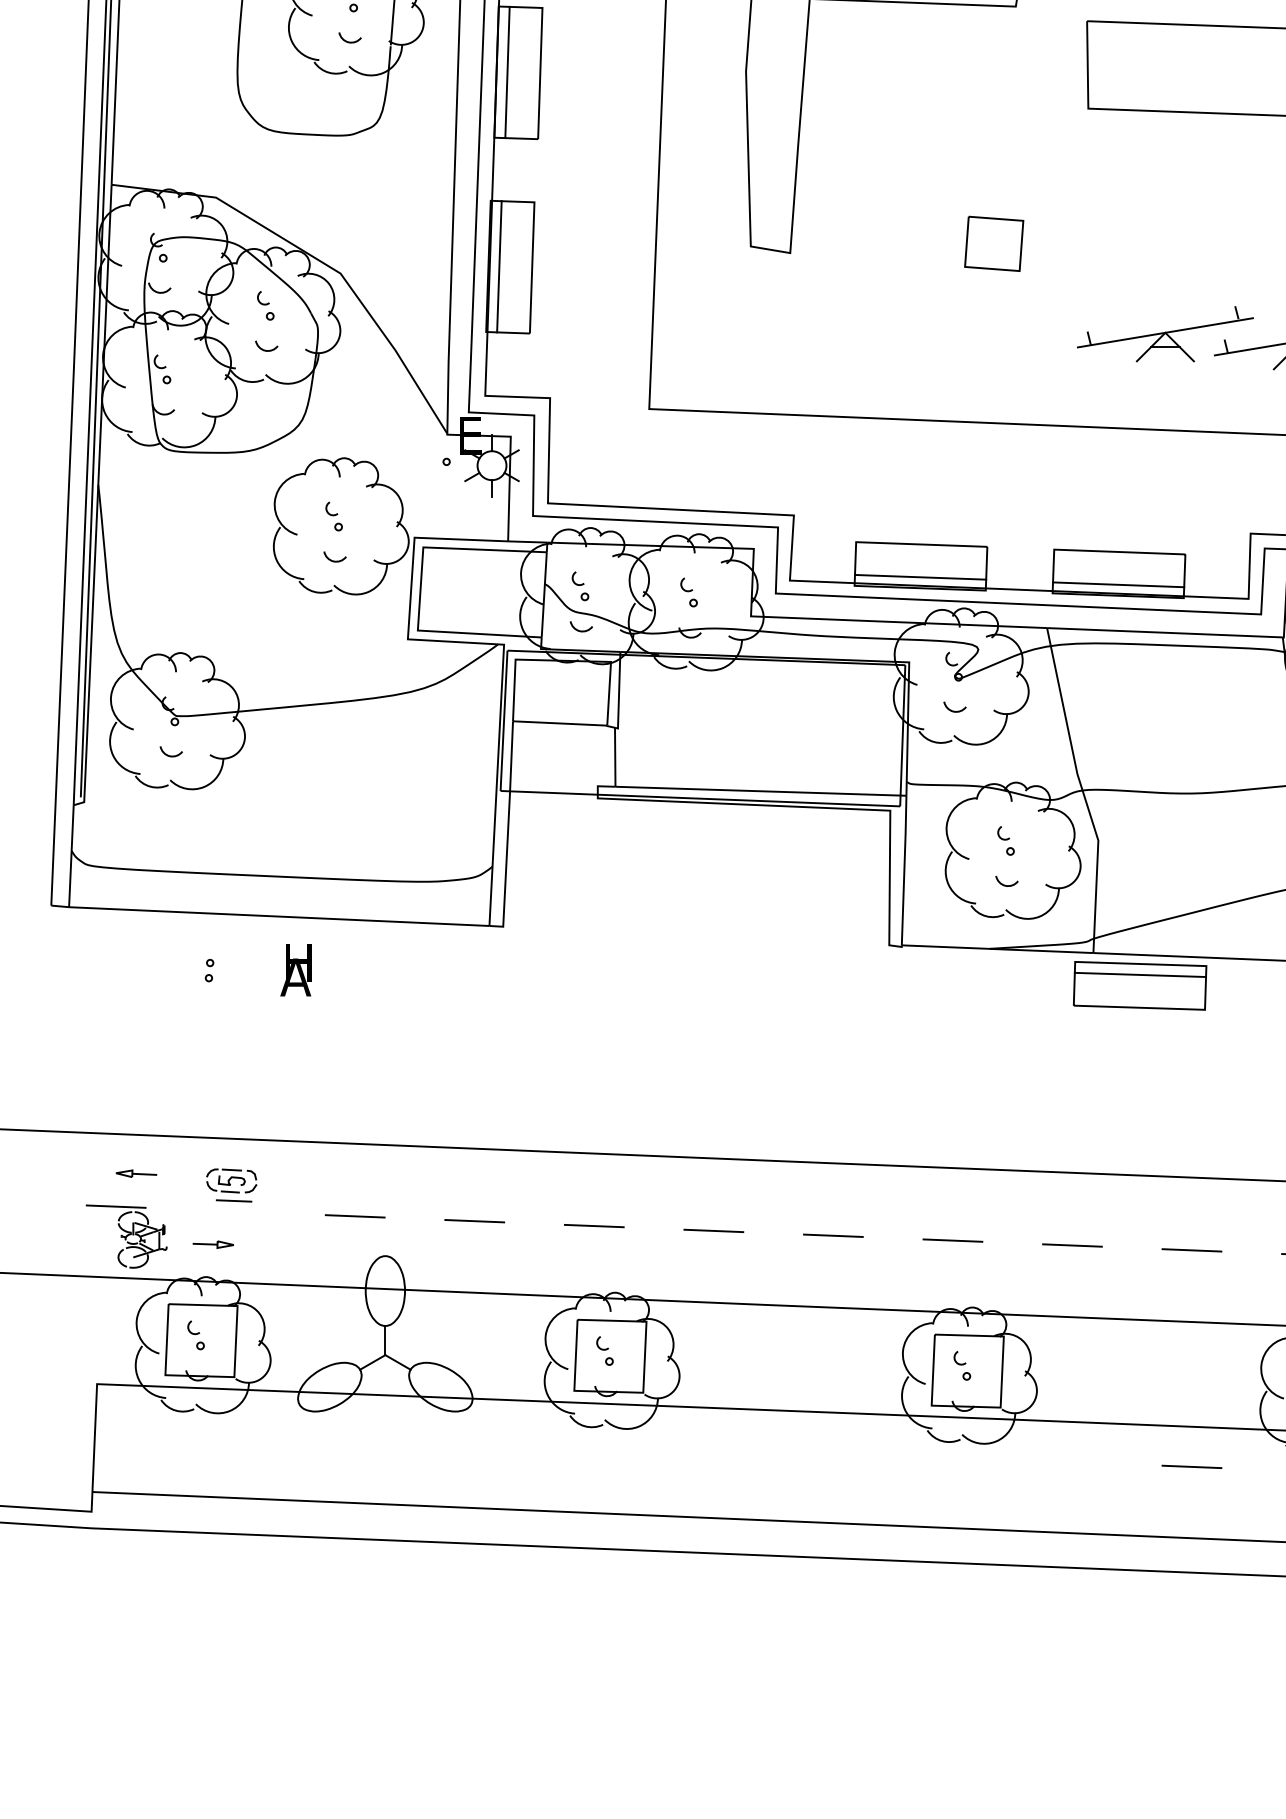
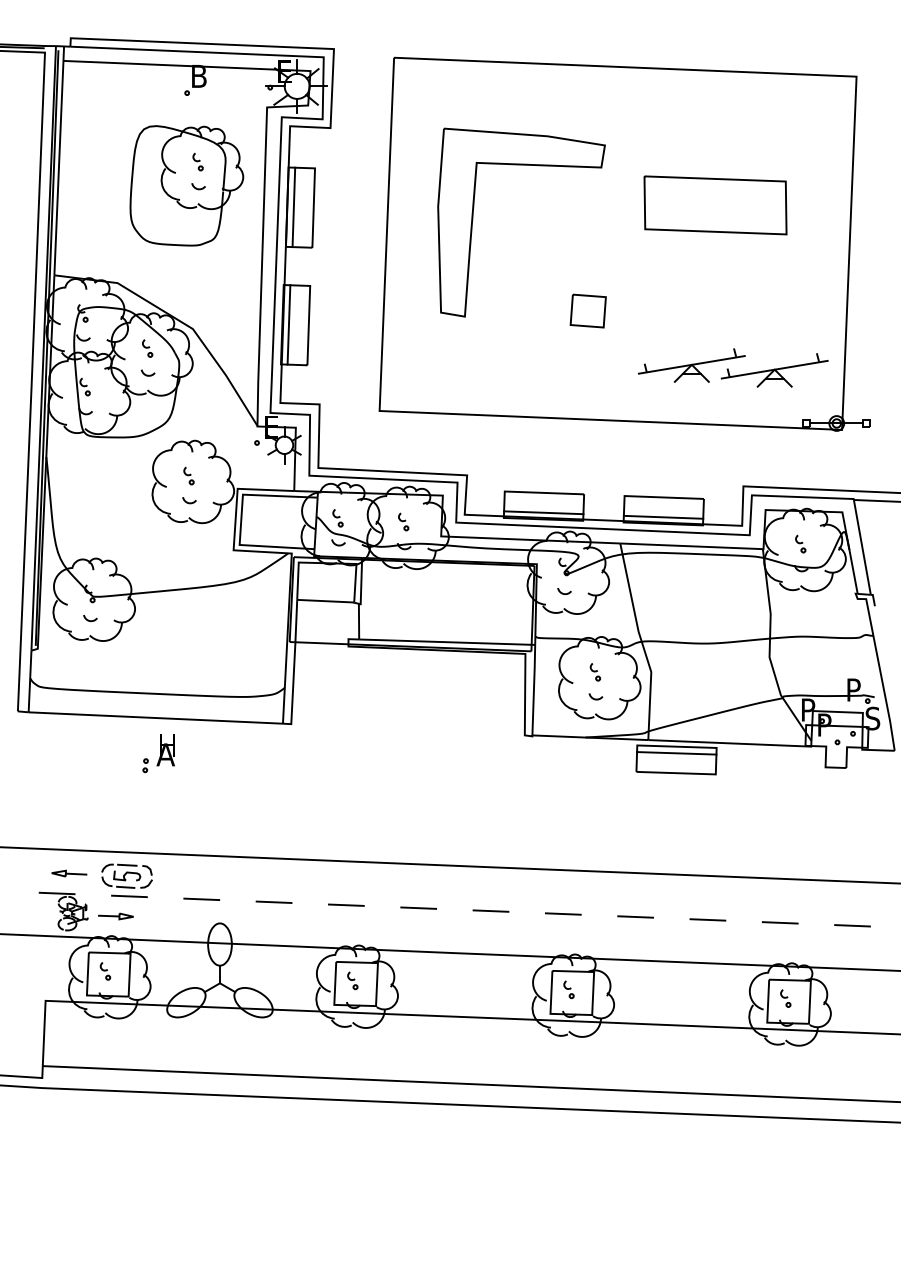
part: (209, 970) -> (145, 765), moved
part: (136, 1173) -> (69, 873), size x1.43
part: (230, 1185) -> (126, 880), size x1.67
part: (212, 1244) -> (115, 916), size x1.43
line: (1191, 1466) -> (707, 1050), removed

